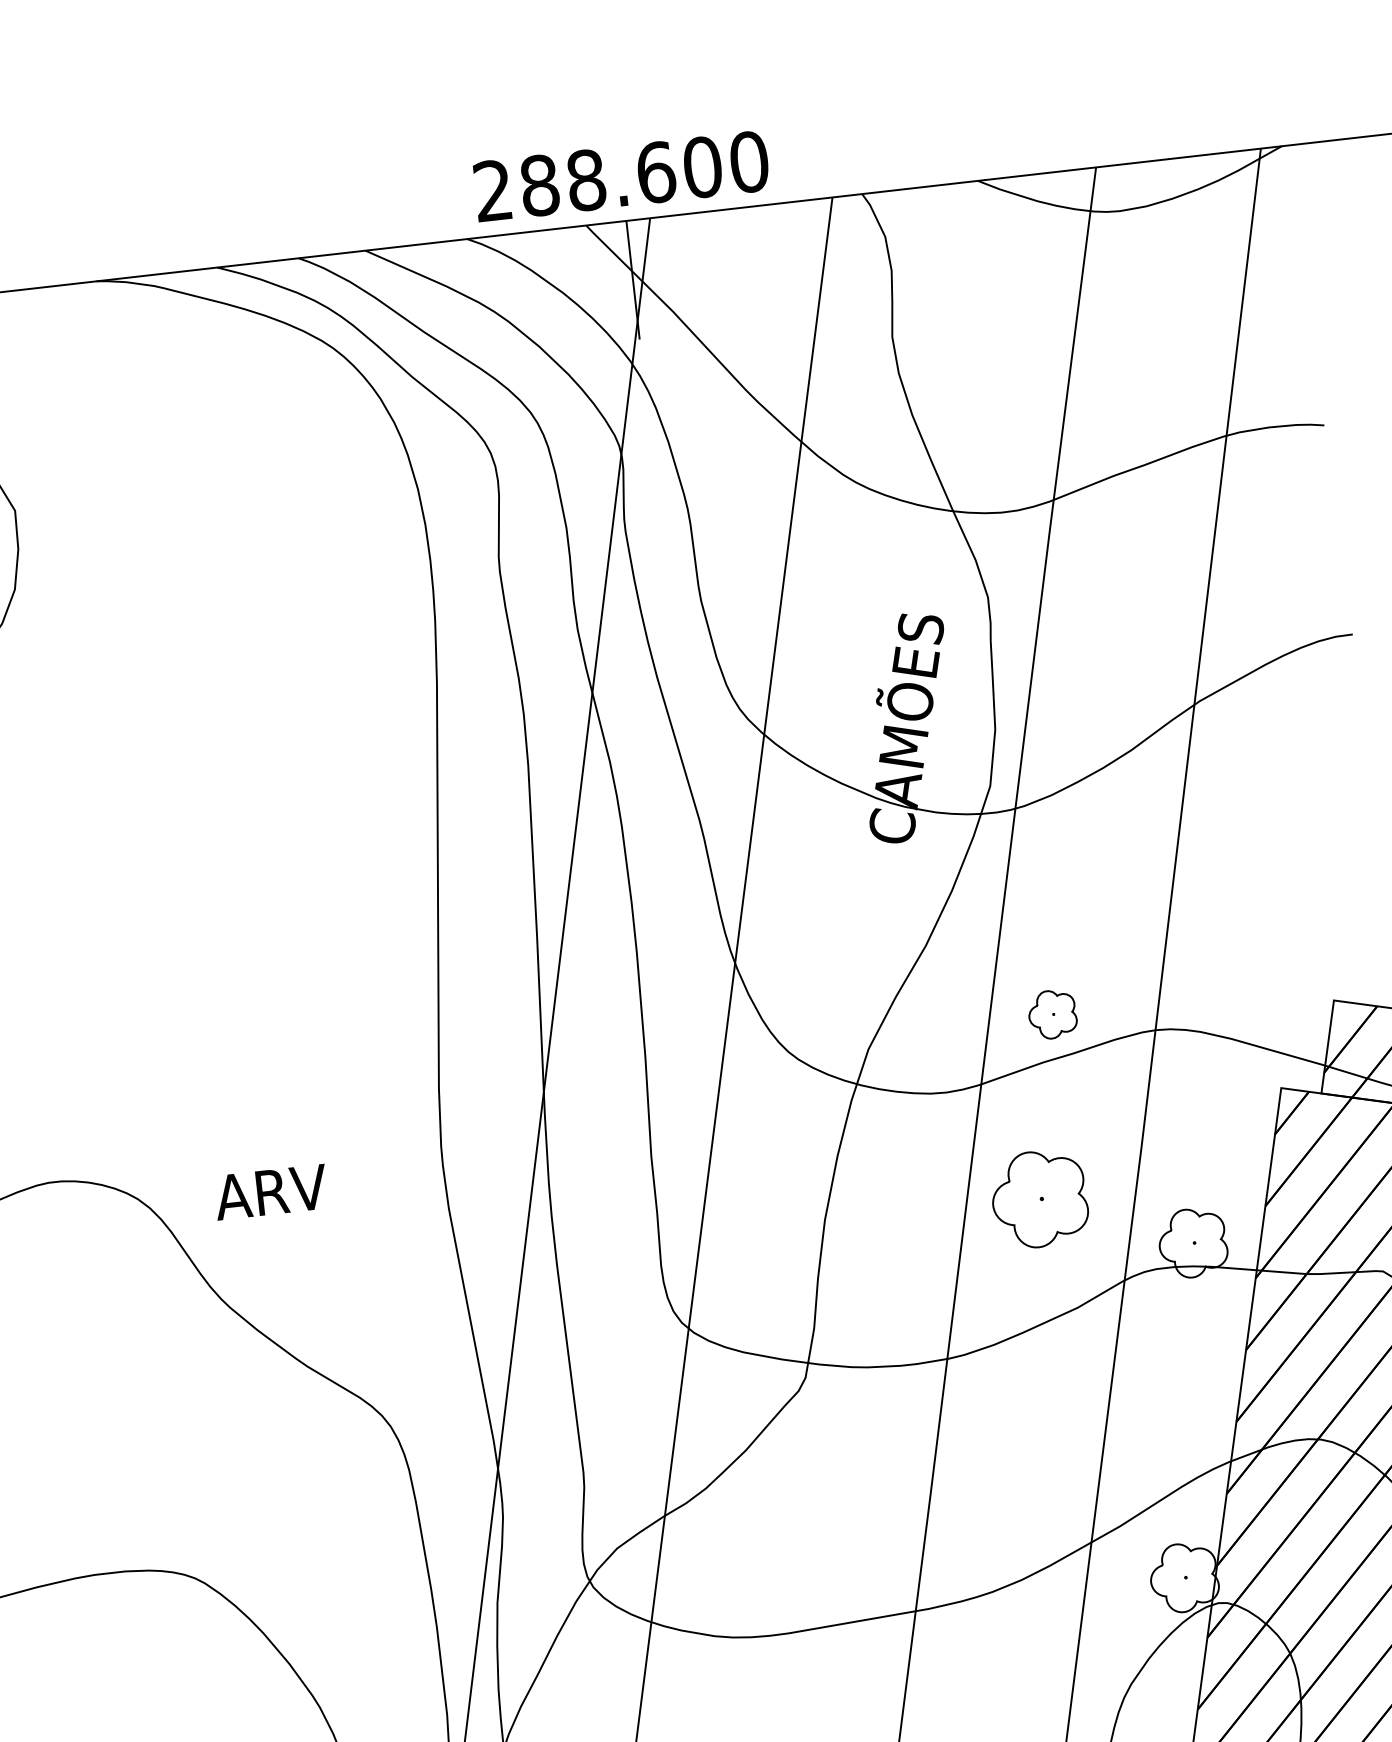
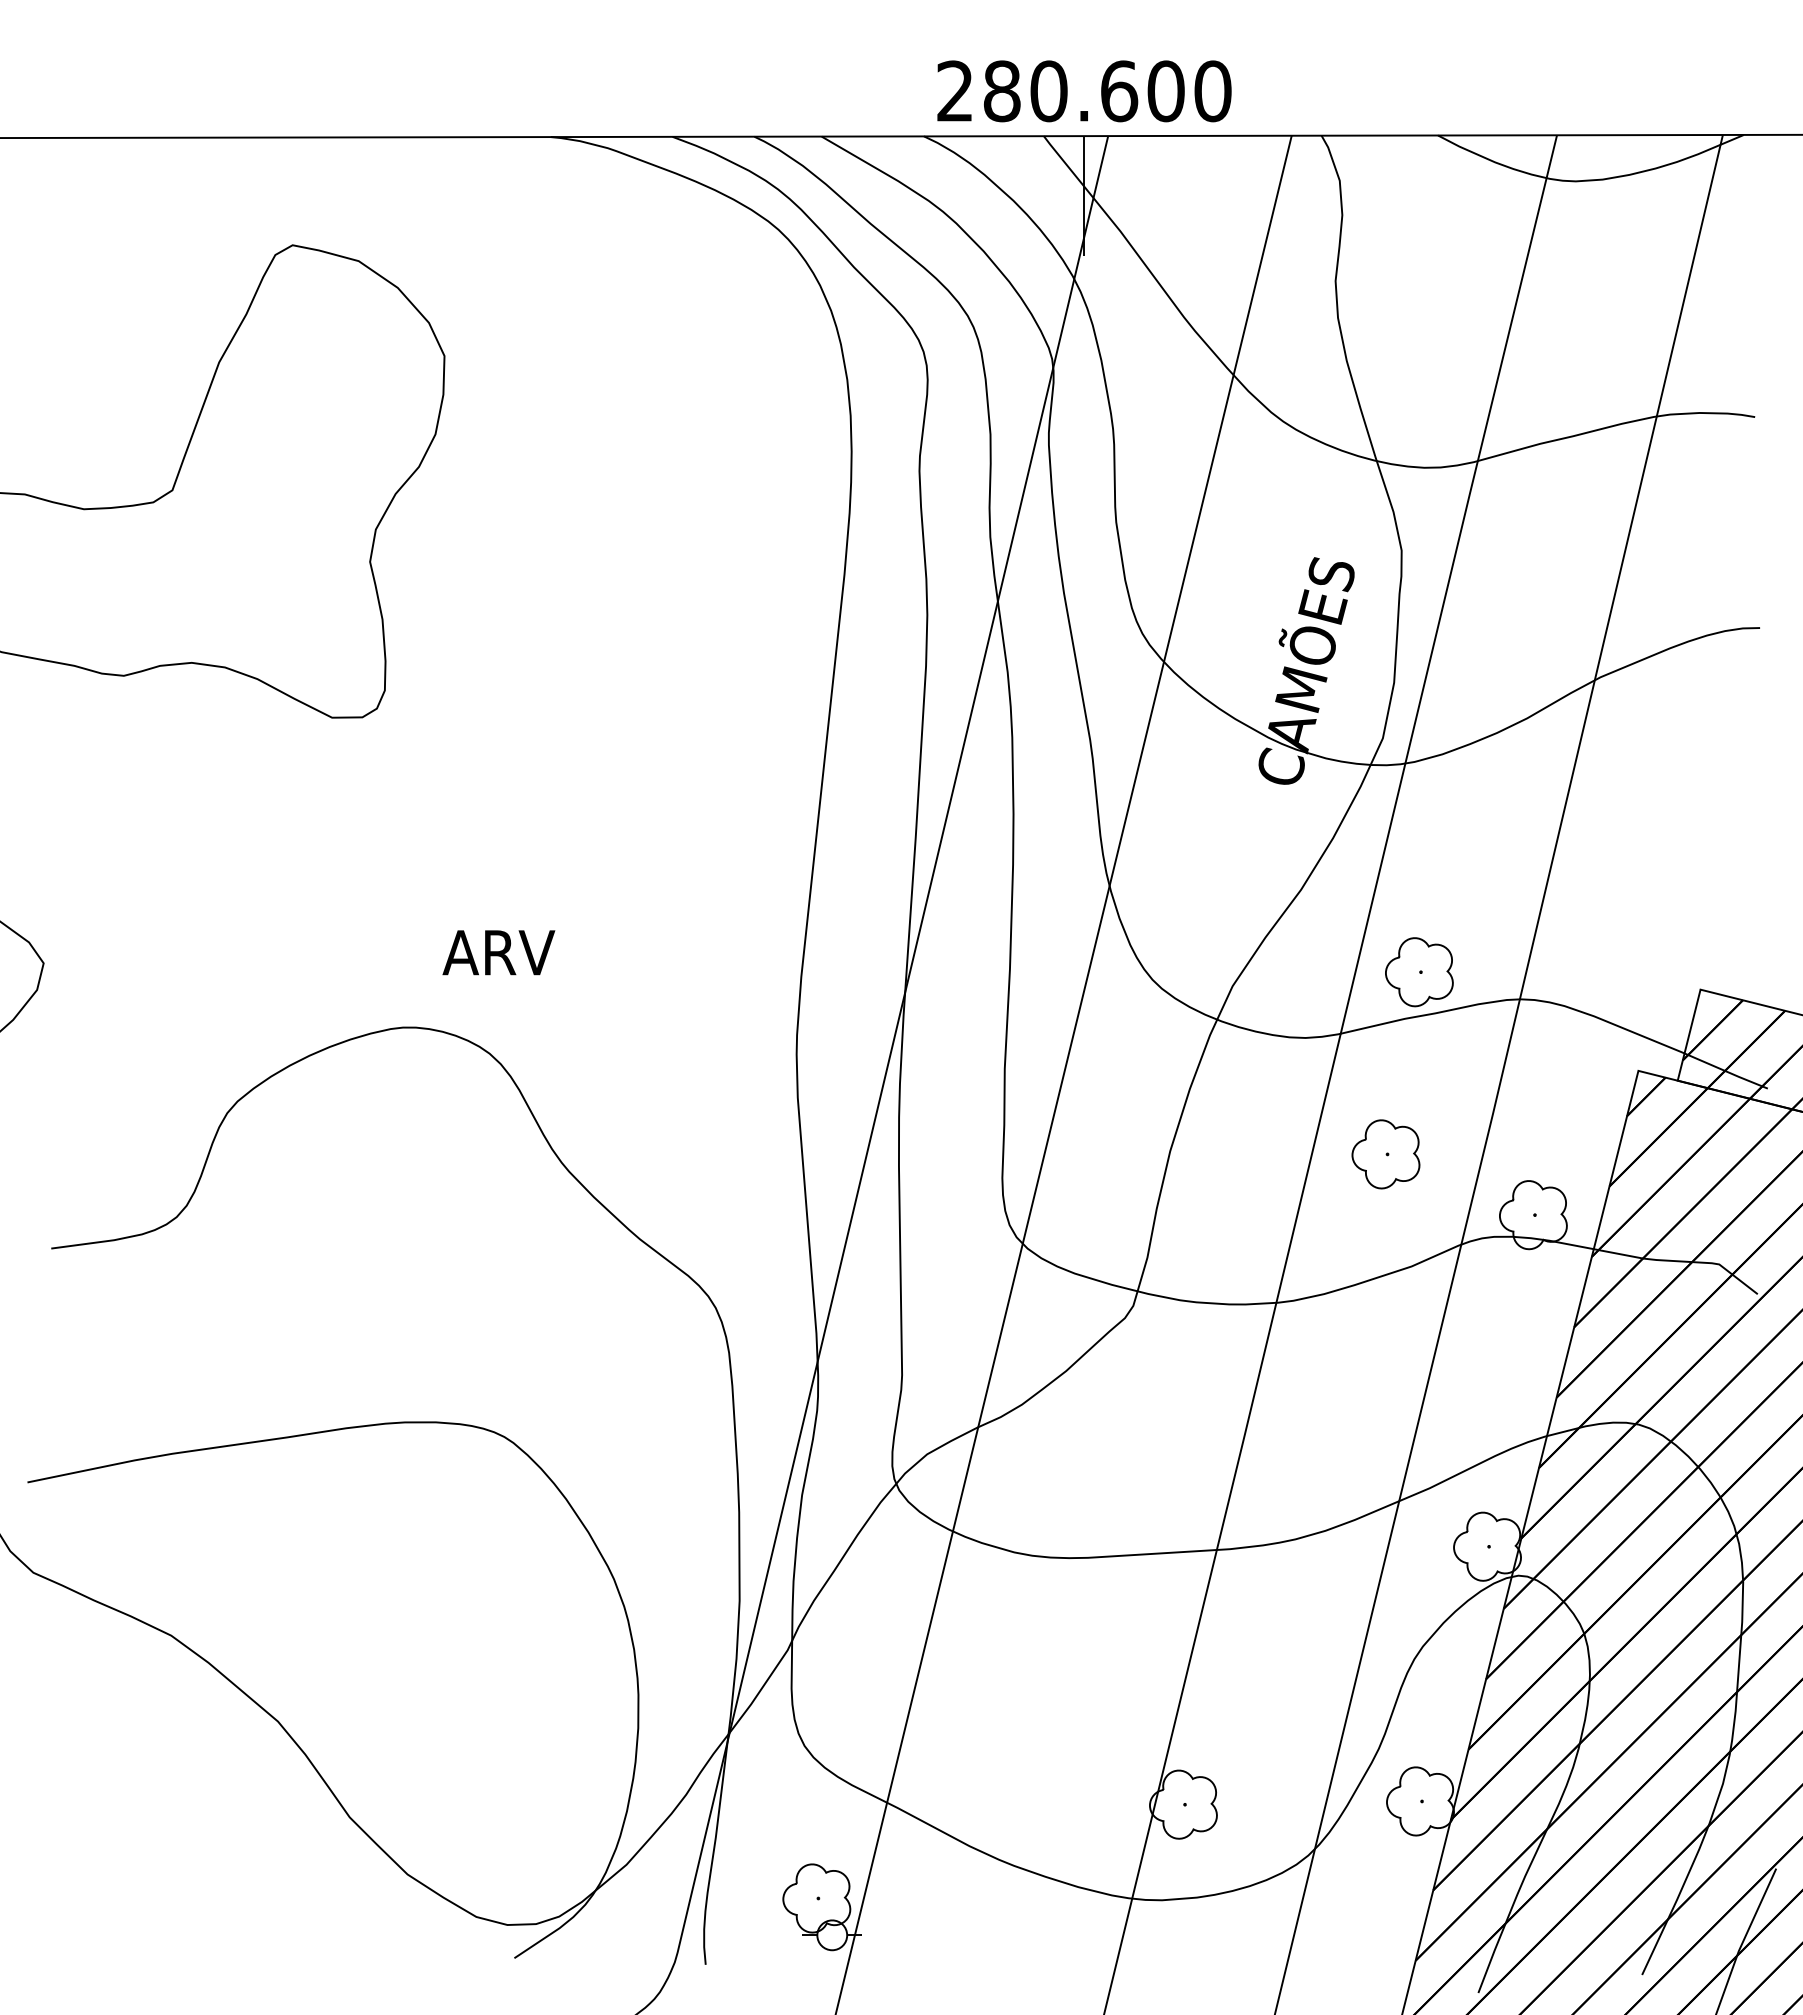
text: (585, 180) -> (1048, 91), 288.600 -> 280.600
part: (1052, 1014) -> (1419, 972), size x1.43
text: (270, 1192) -> (498, 952), moved
part: (1039, 1199) -> (1385, 1154), size x0.71

